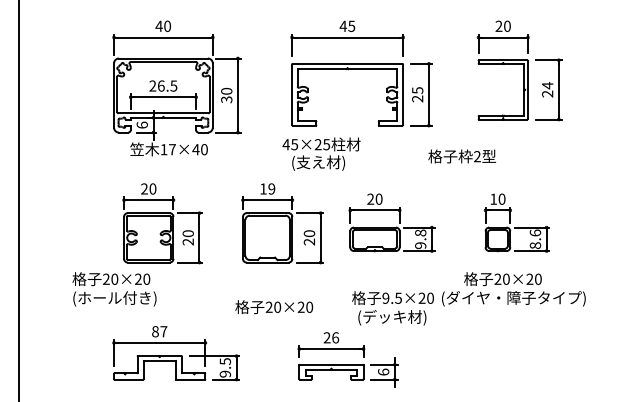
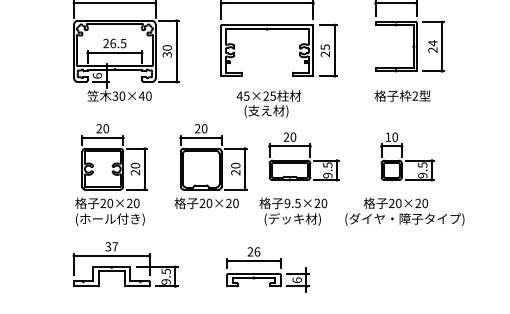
text: (167, 149) -> (118, 96), 17×40 -> 30×40
text: (321, 153) -> (268, 103), moved
text: (461, 156) -> (402, 96), moved
text: (267, 188) -> (201, 128), 19 -> 20
text: (420, 232) -> (327, 164), 9.8 -> 9.5
text: (534, 239) -> (422, 170), 8.6 -> 9.5
text: (114, 289) -> (110, 211), moved
text: (274, 307) -> (206, 203), moved
text: (392, 308) -> (292, 211), moved
text: (155, 331) -> (108, 246), 87 -> 37

